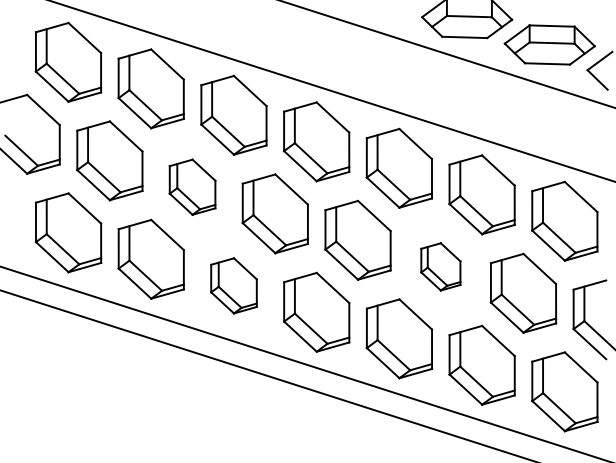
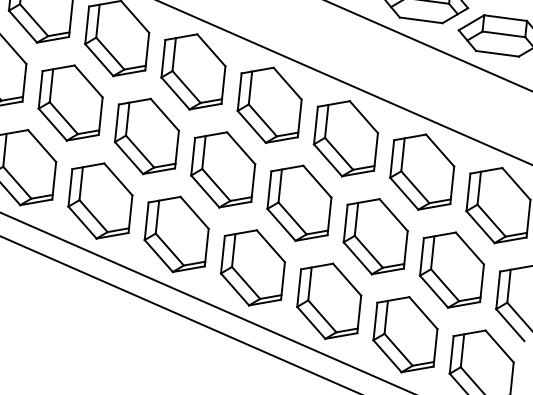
part: (192, 186) -> (146, 135), size x1.43
part: (440, 266) -> (375, 236), size x1.67
part: (233, 285) -> (176, 234), size x1.43

